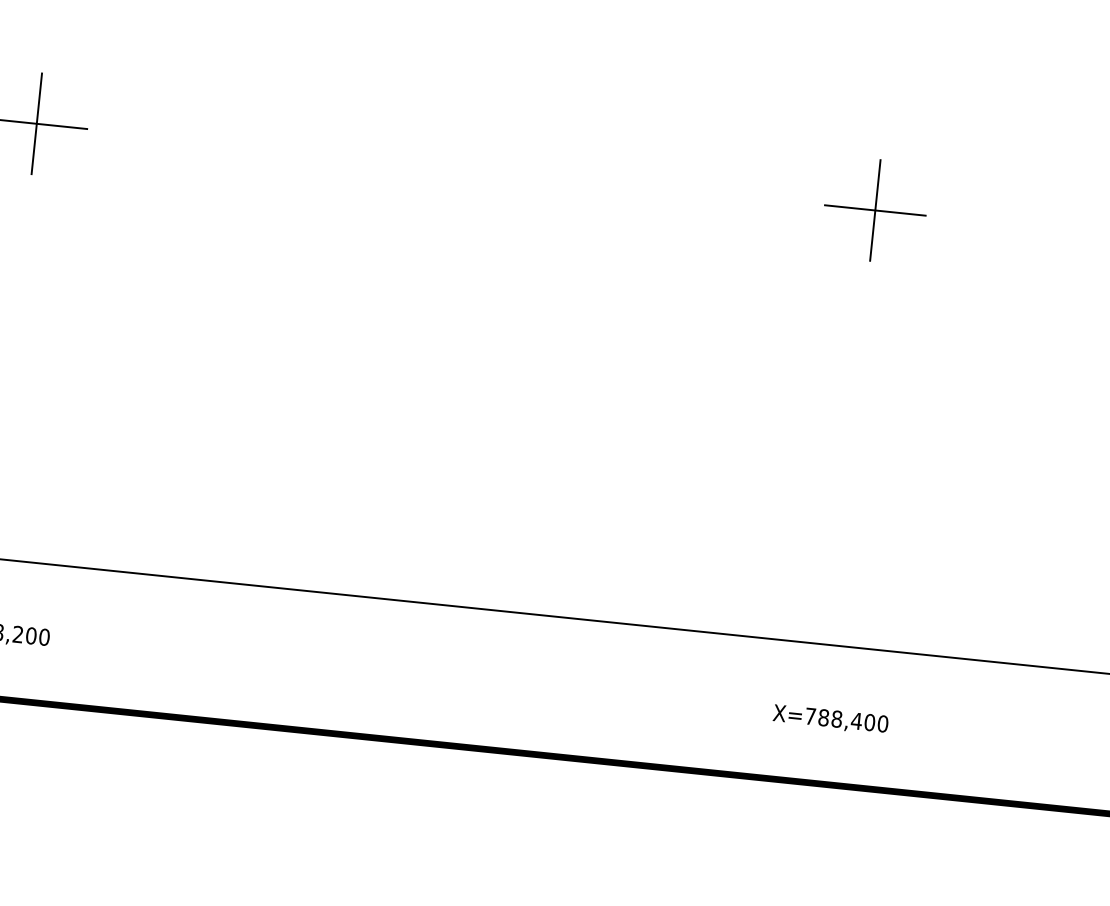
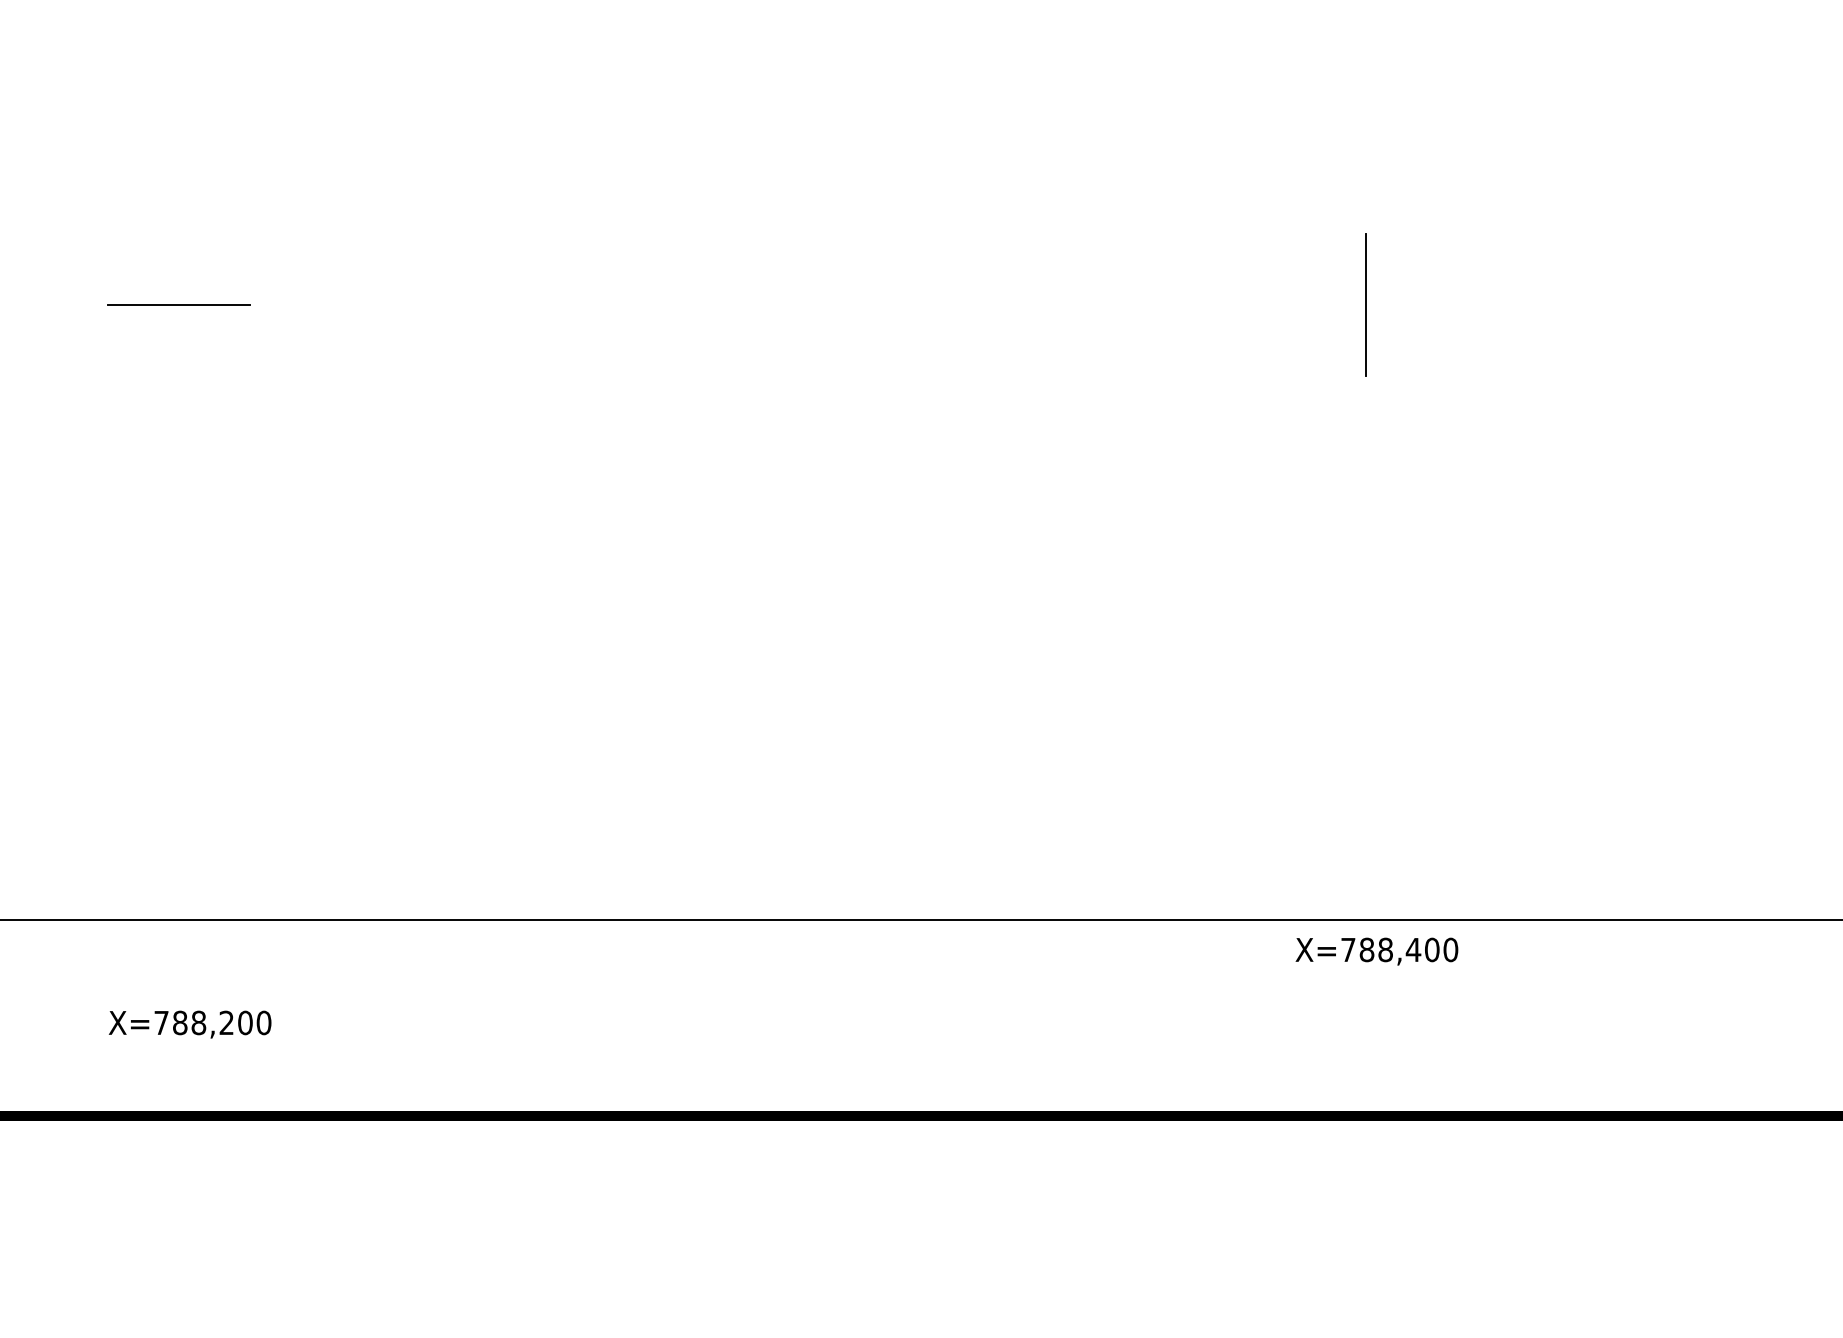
line: (36, 123) -> (178, 304), removed
line: (875, 210) -> (1365, 305), removed
text: (830, 719) -> (1376, 951), moved

